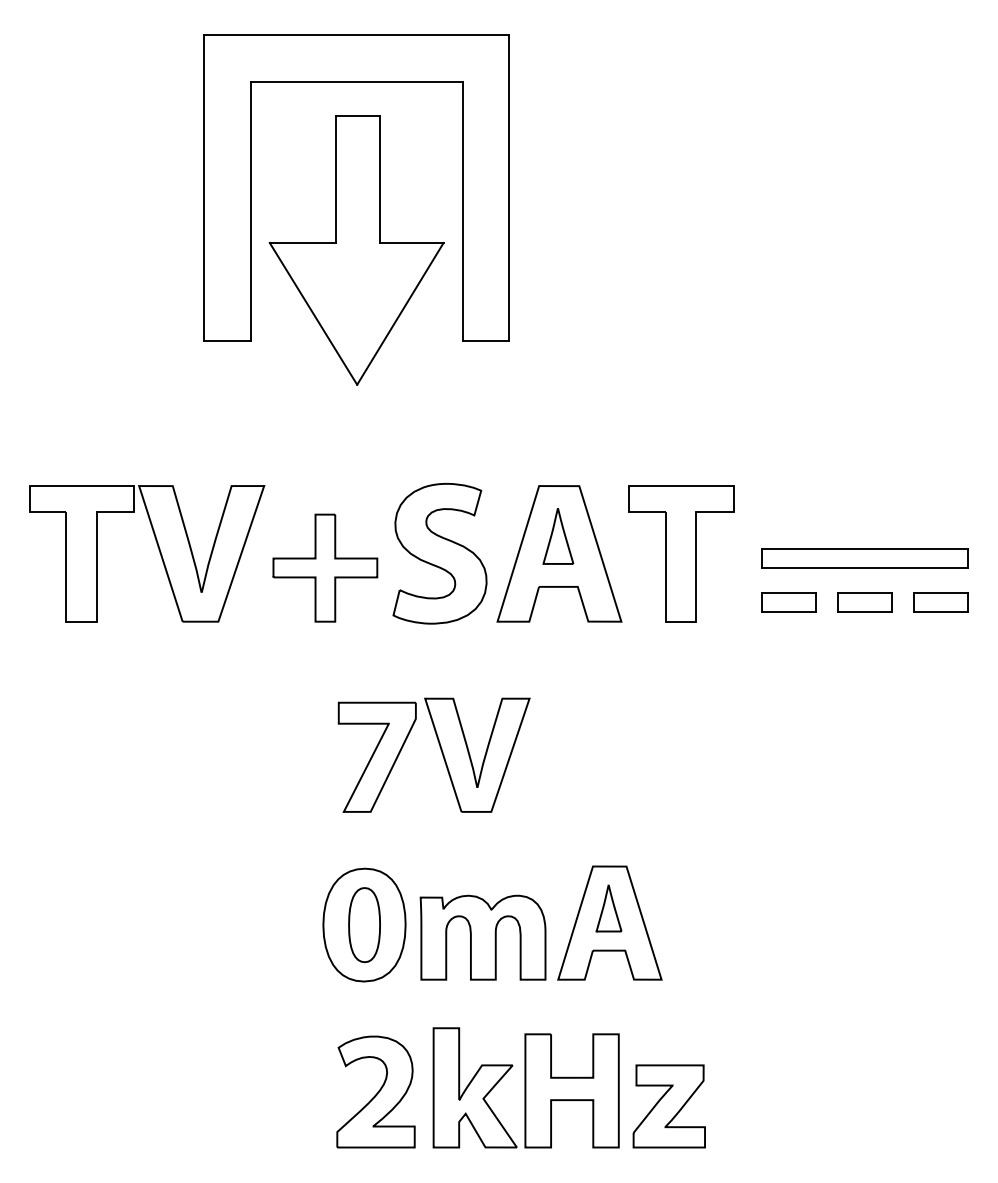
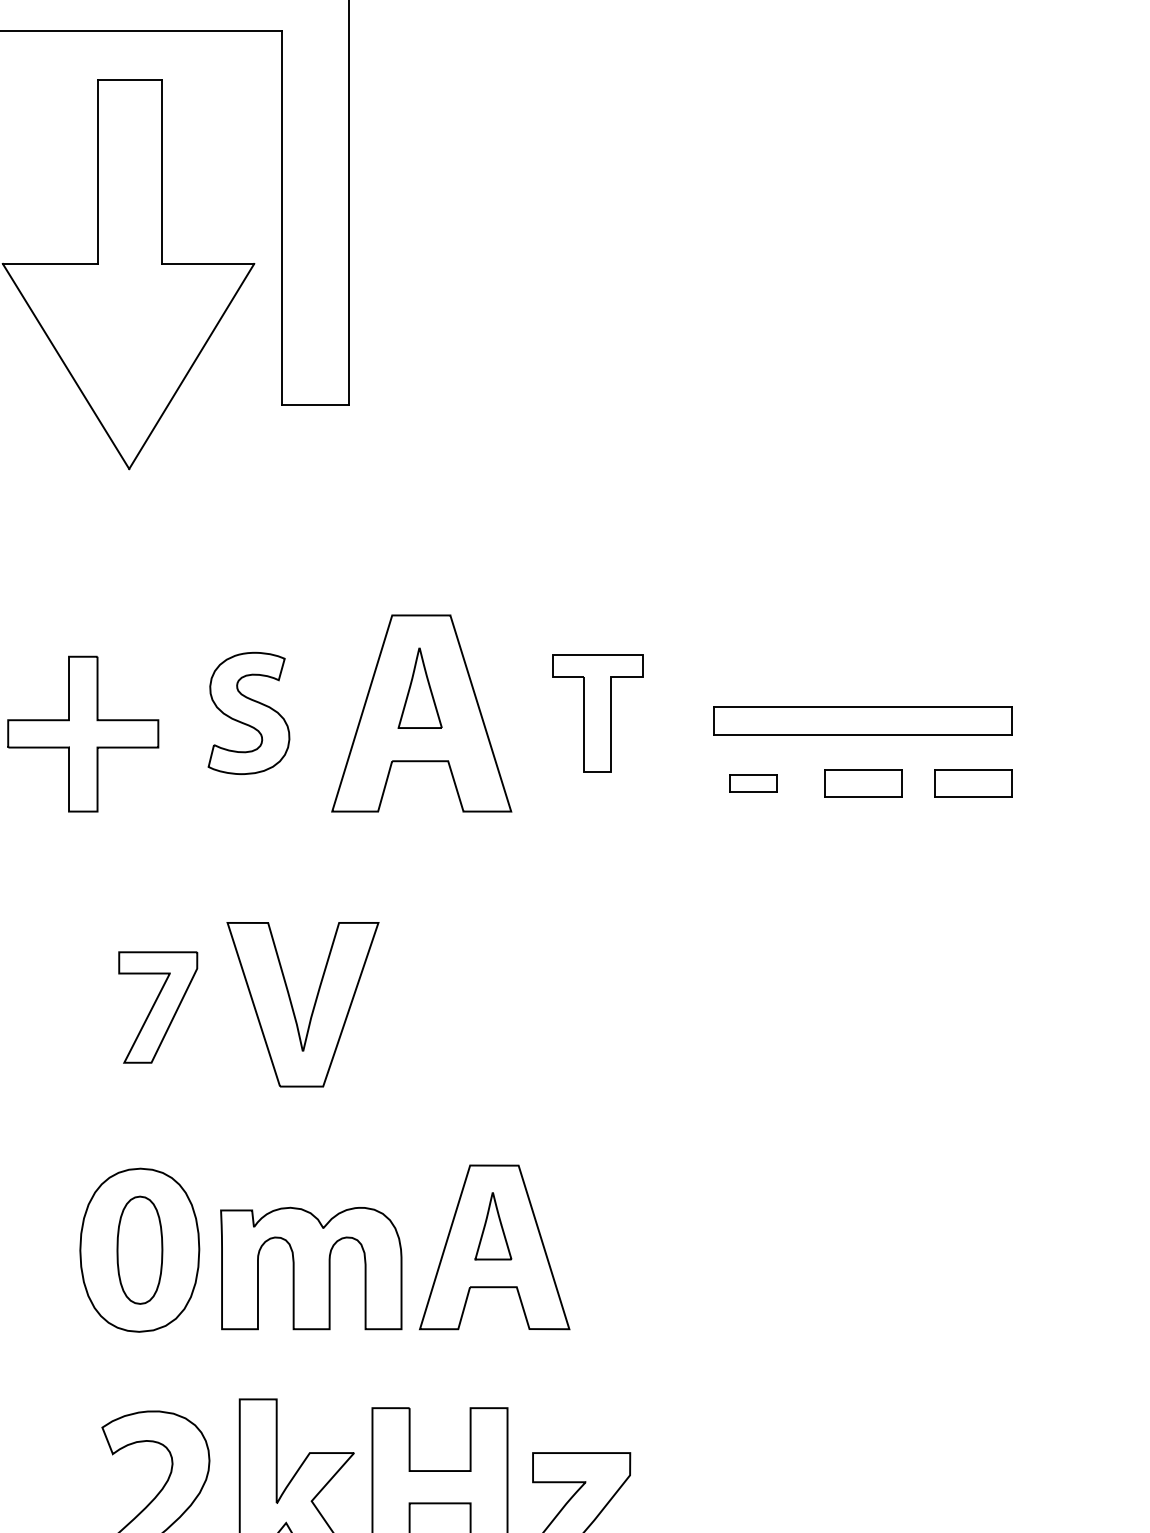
part: (439, 553) -> (248, 712), size x0.6
part: (681, 553) -> (598, 712), size x0.6
part: (788, 602) -> (752, 783), size x0.6
part: (376, 756) -> (157, 1006), size x0.7

